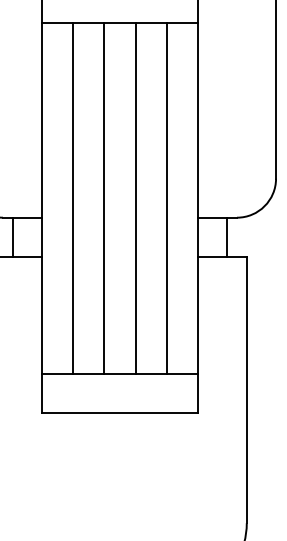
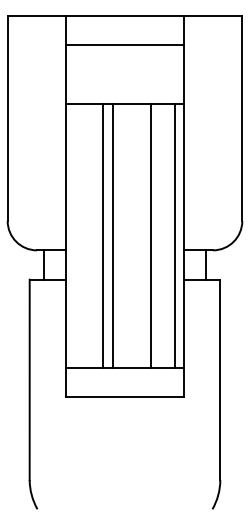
line: (72, 197) -> (102, 235), moved
line: (135, 197) -> (150, 235), moved
line: (167, 197) -> (175, 235), moved

